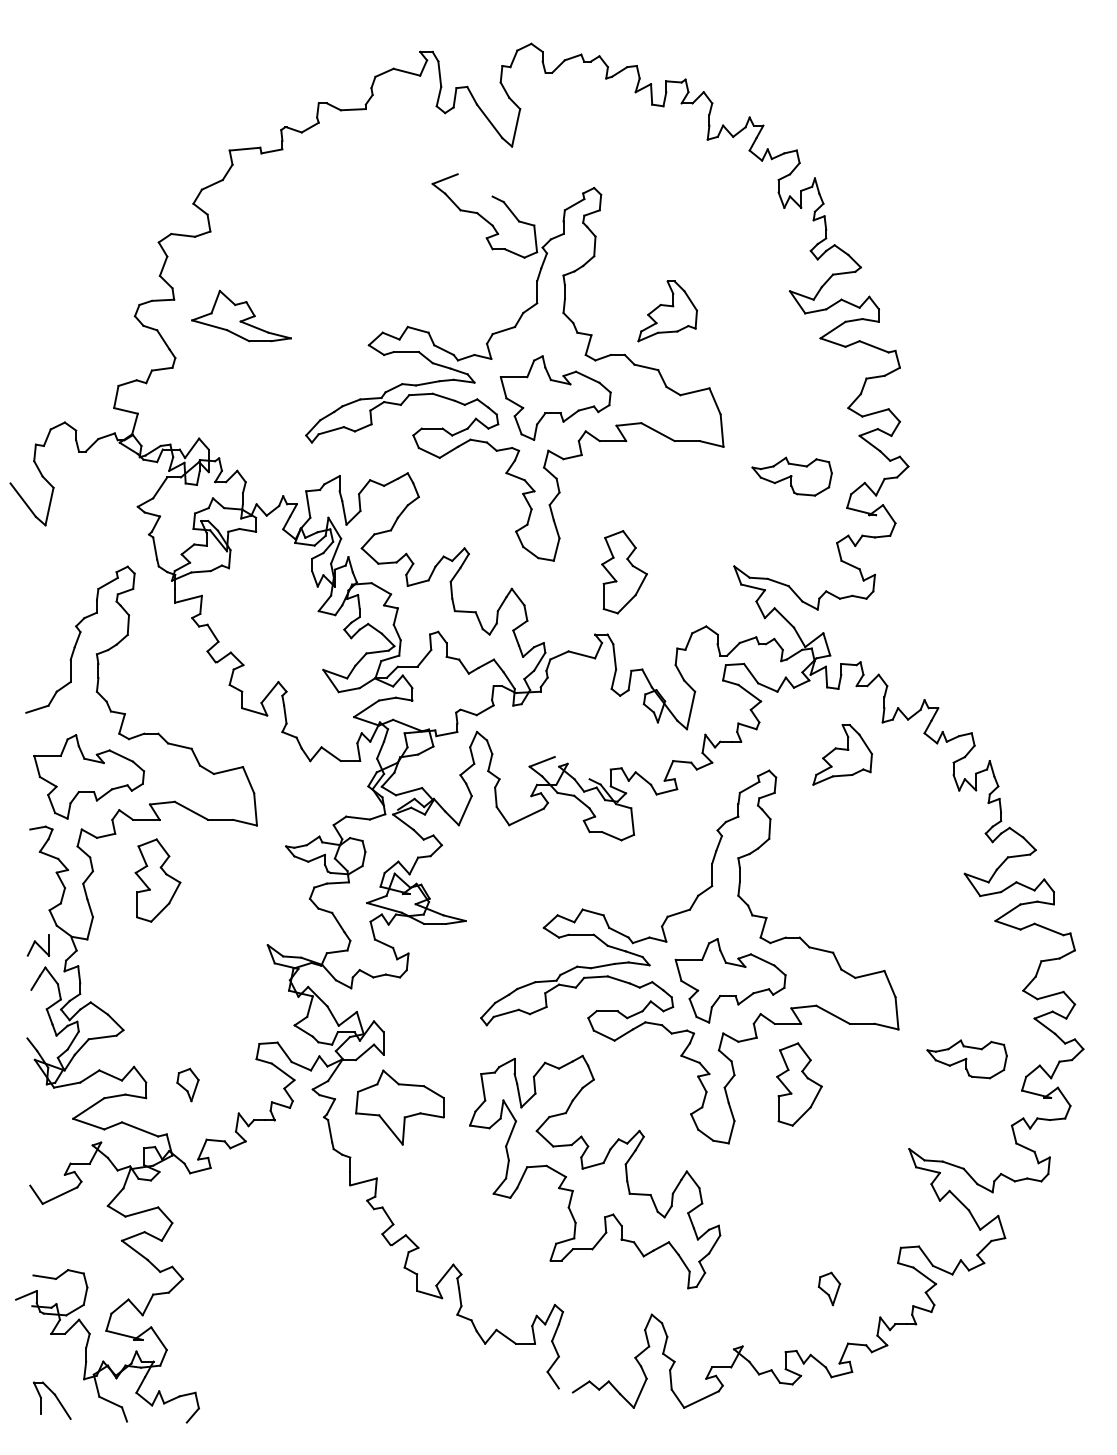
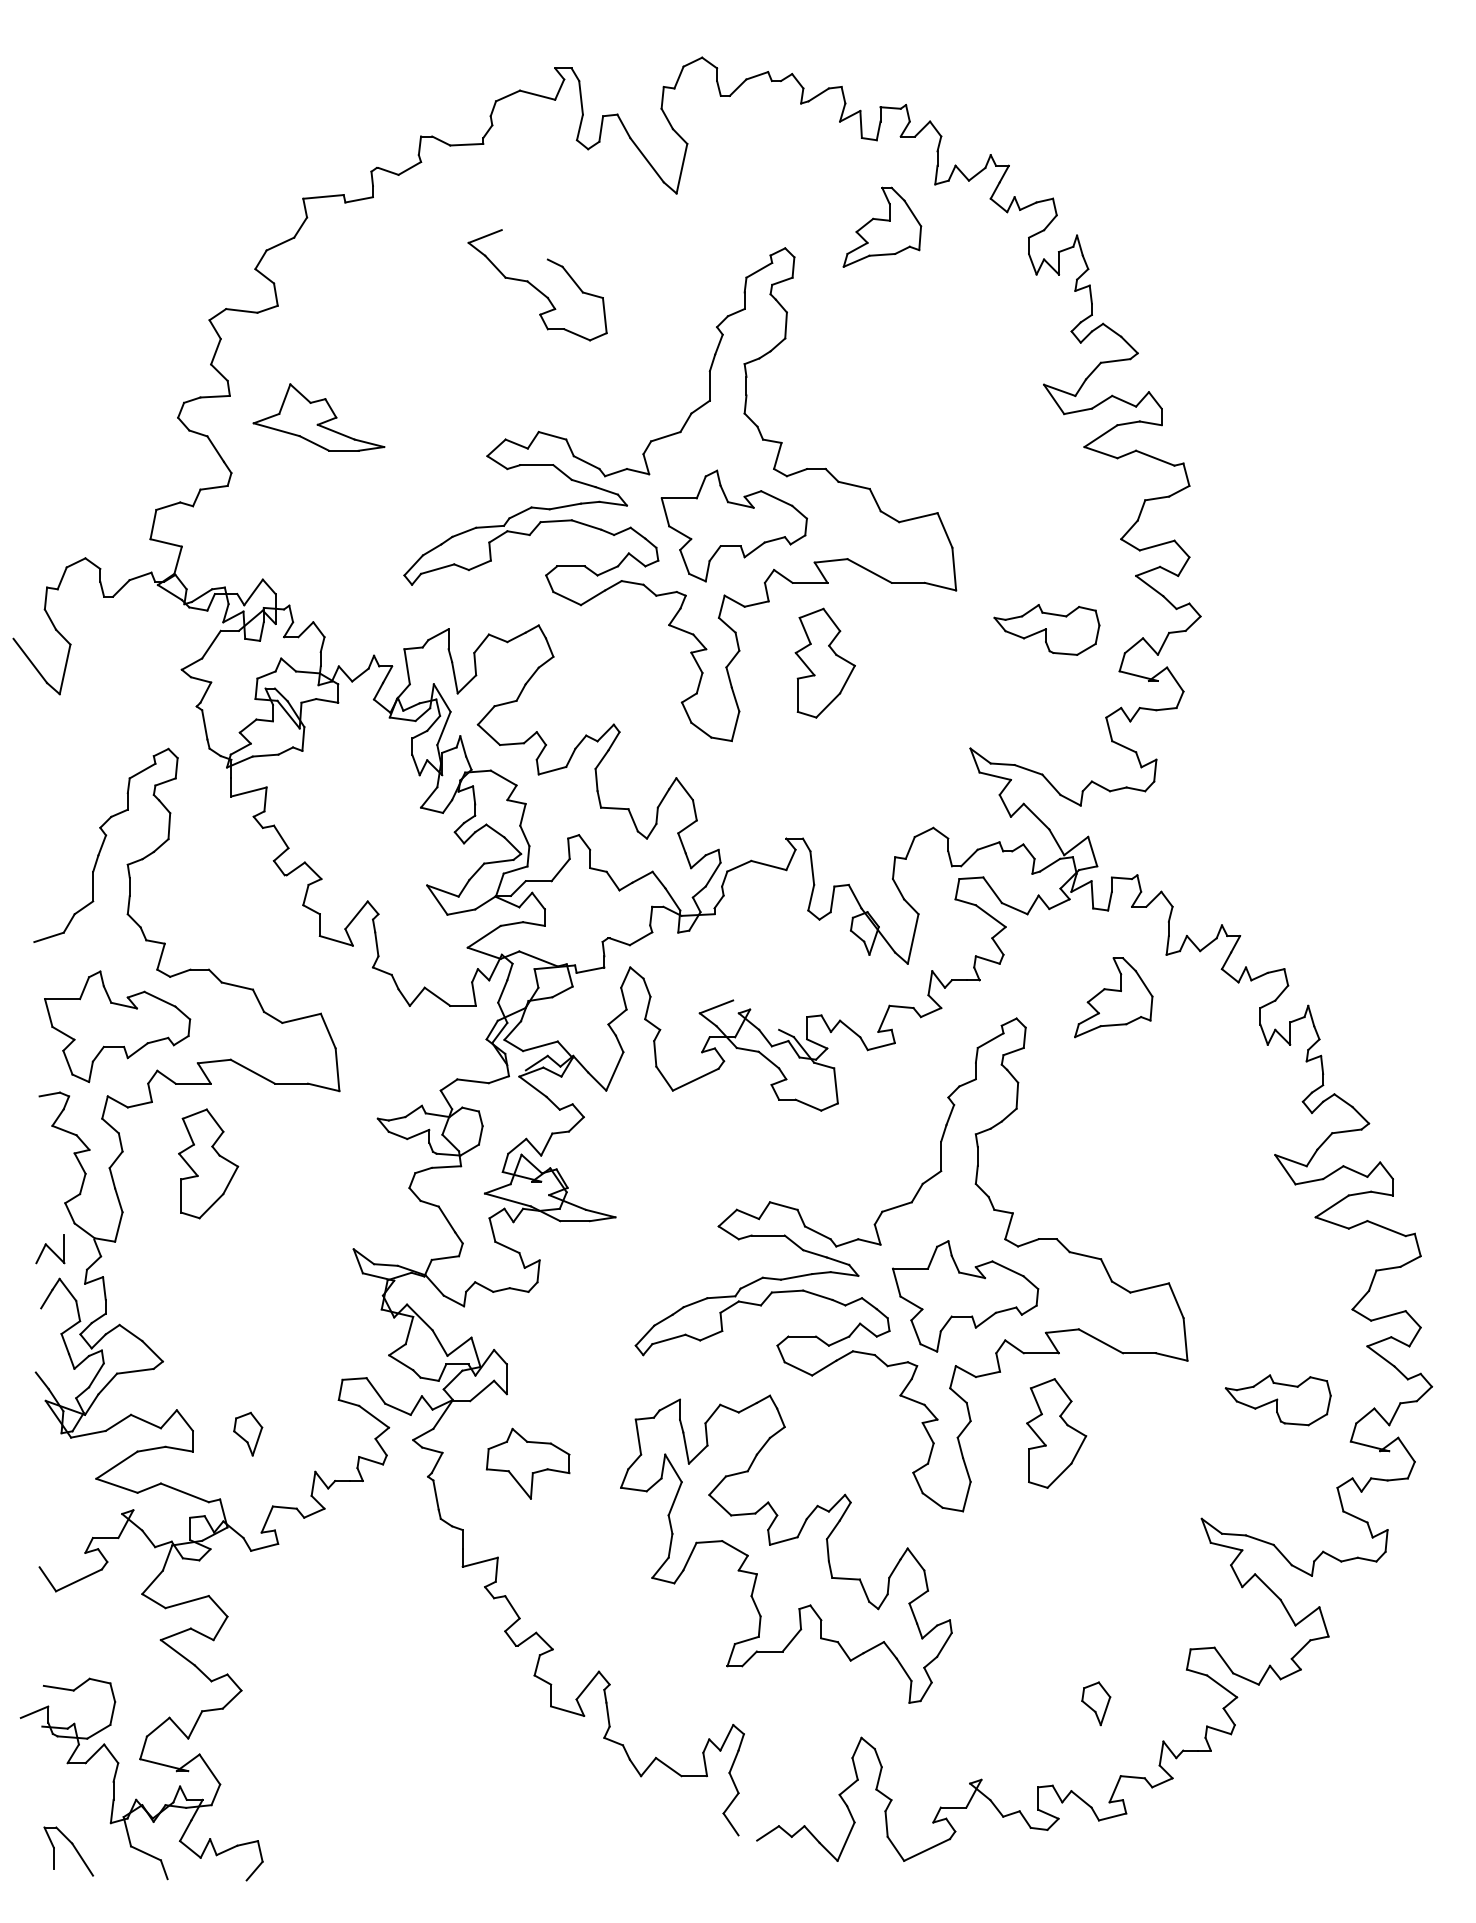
part: (484, 216) -> (537, 285), moved
part: (667, 310) -> (882, 226), moved
part: (623, 571) -> (824, 662), moved
part: (399, 1107) -> (527, 1463), size x0.71

